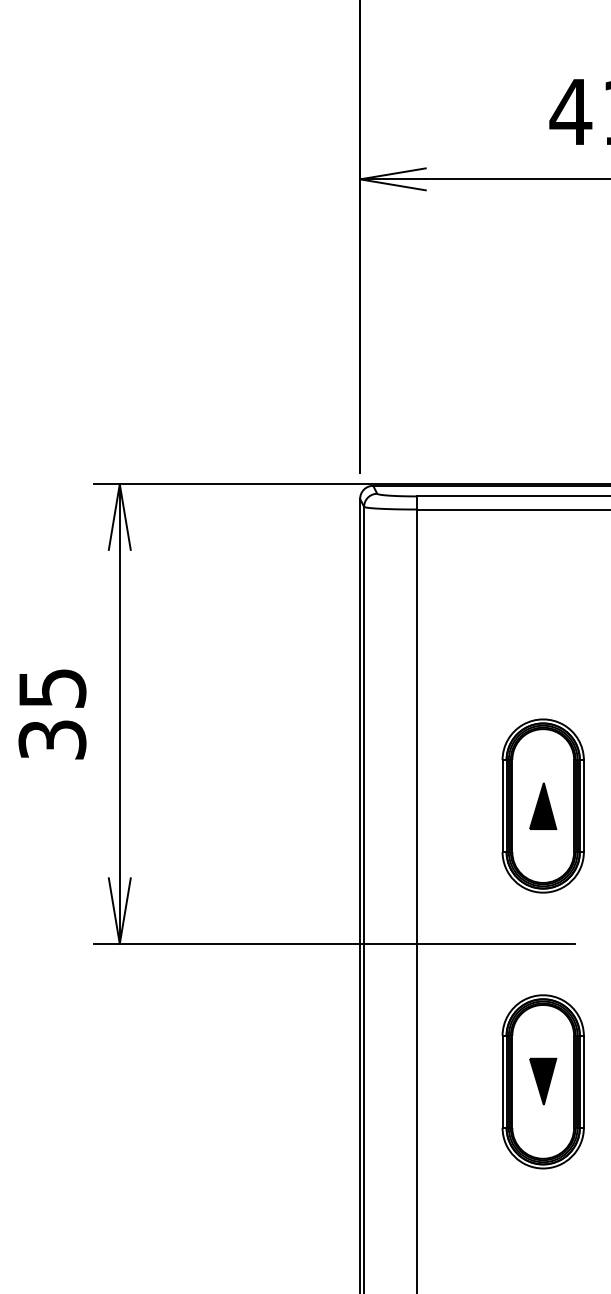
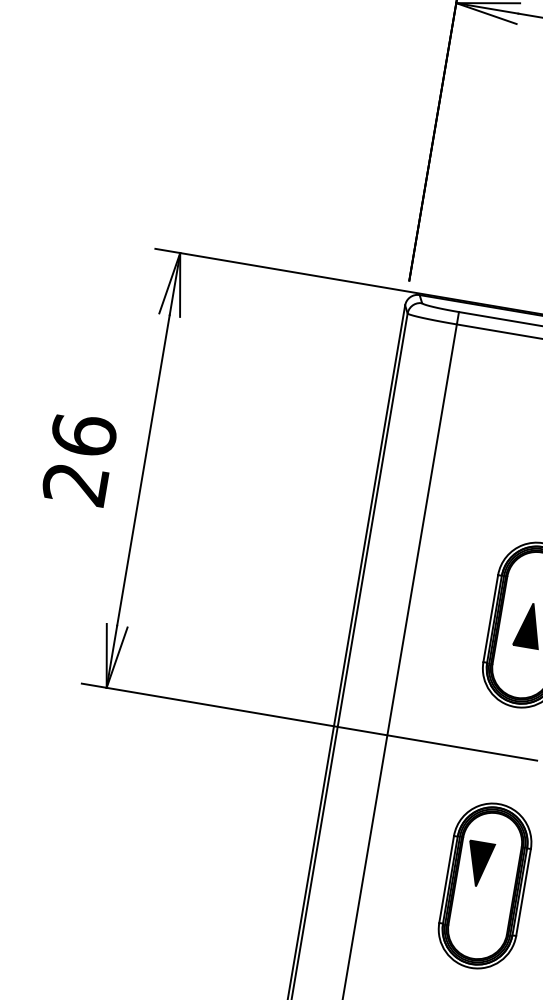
text: (52, 713) -> (79, 459), 35 -> 26
part: (543, 1081) -> (479, 864), moved

